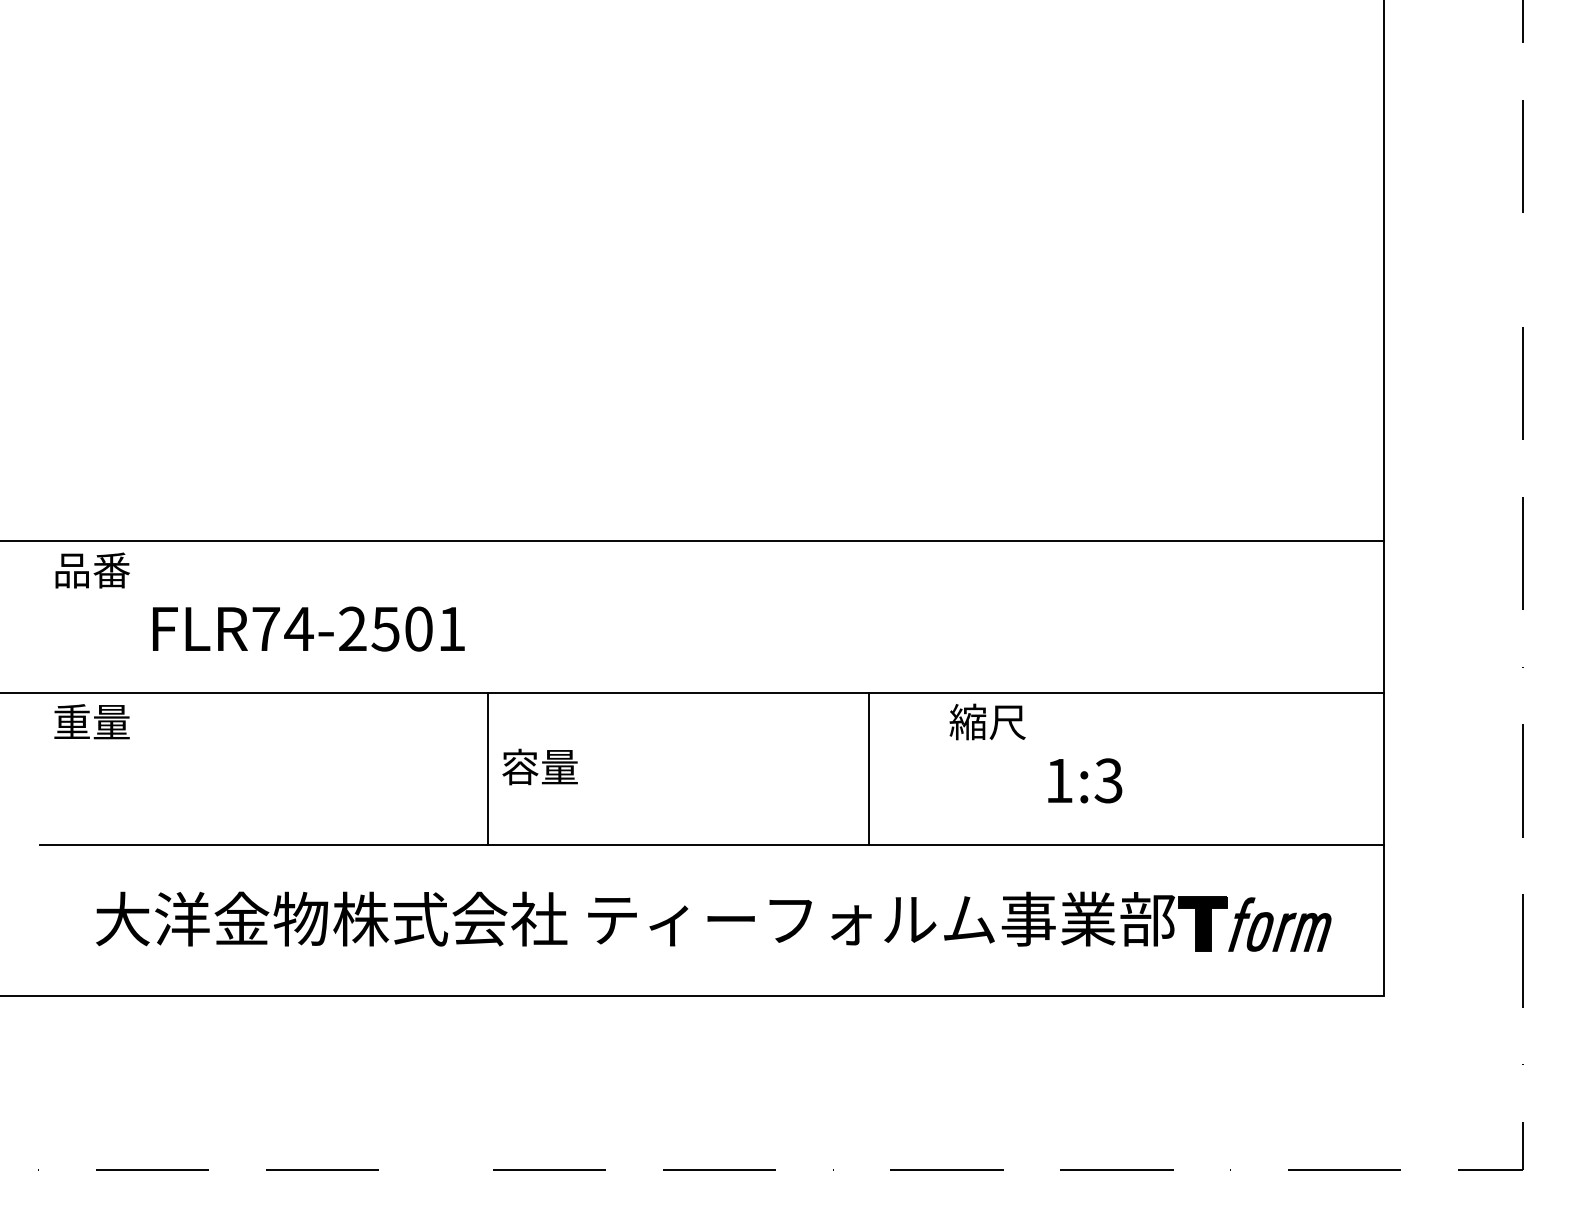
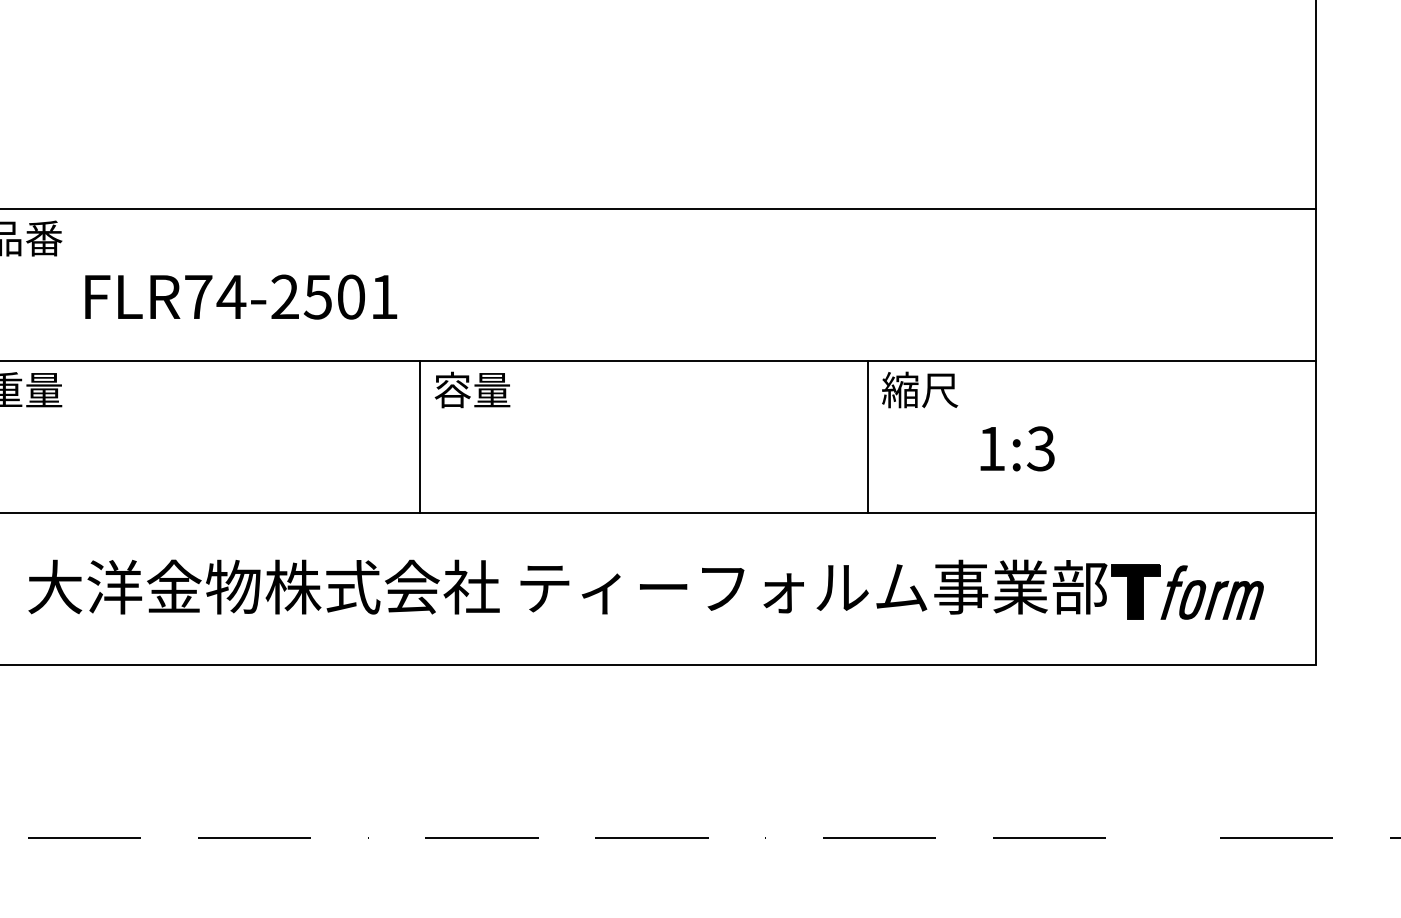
text: (539, 766) -> (471, 389), moved
line: (868, 768) -> (867, 436), moved

